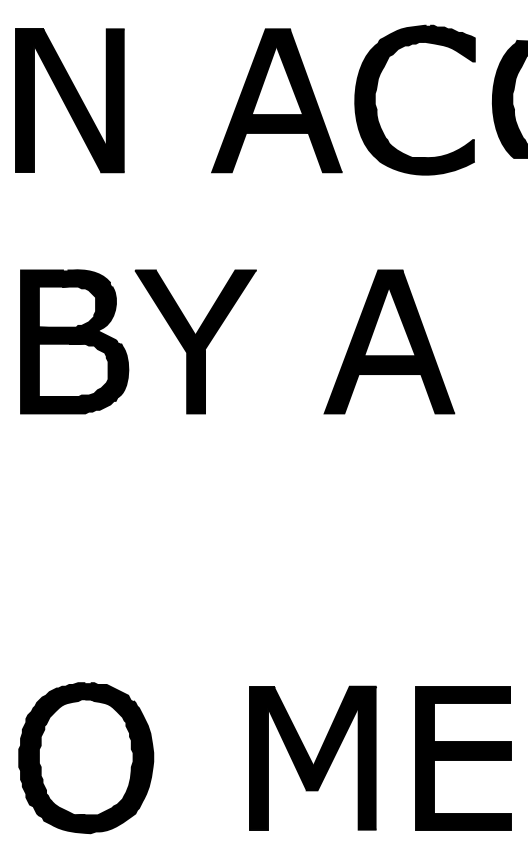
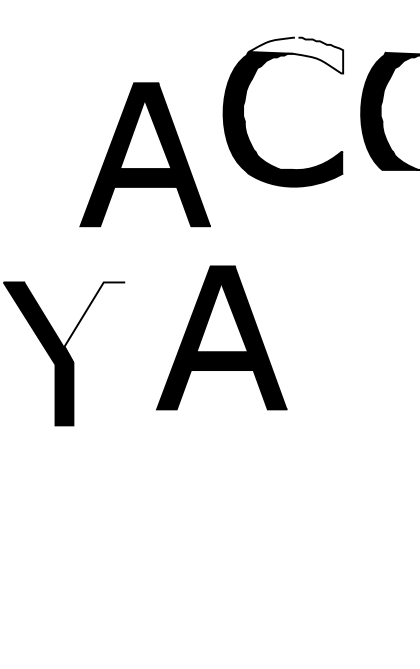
fill: (427, 43) -> (295, 55), removed
part: (276, 100) -> (144, 154), moved
fill: (226, 310) -> (94, 322), removed
part: (389, 341) -> (221, 337), moved

